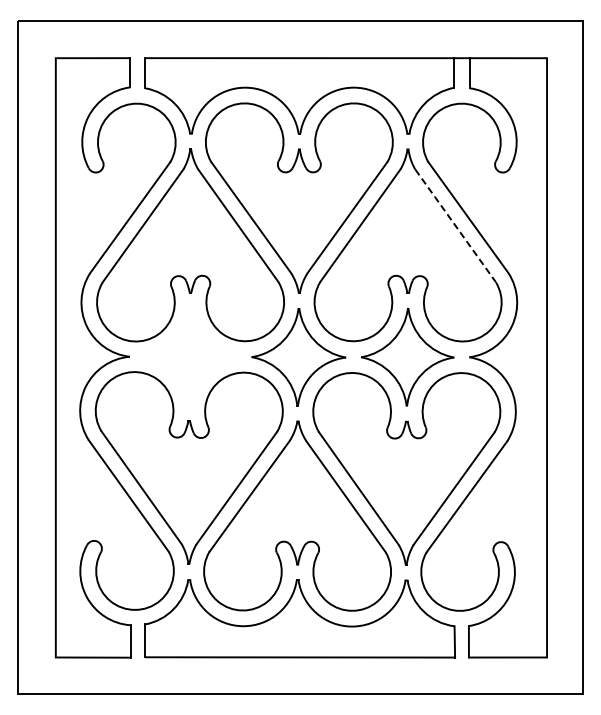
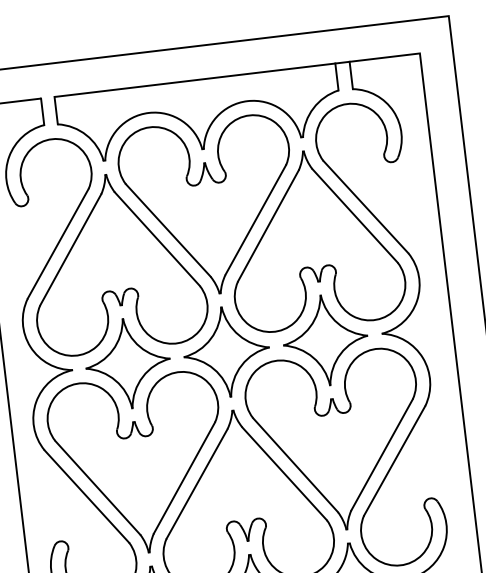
line: (455, 226) -> (354, 216), dashed -> solid
part: (189, 356) -> (127, 363), added

